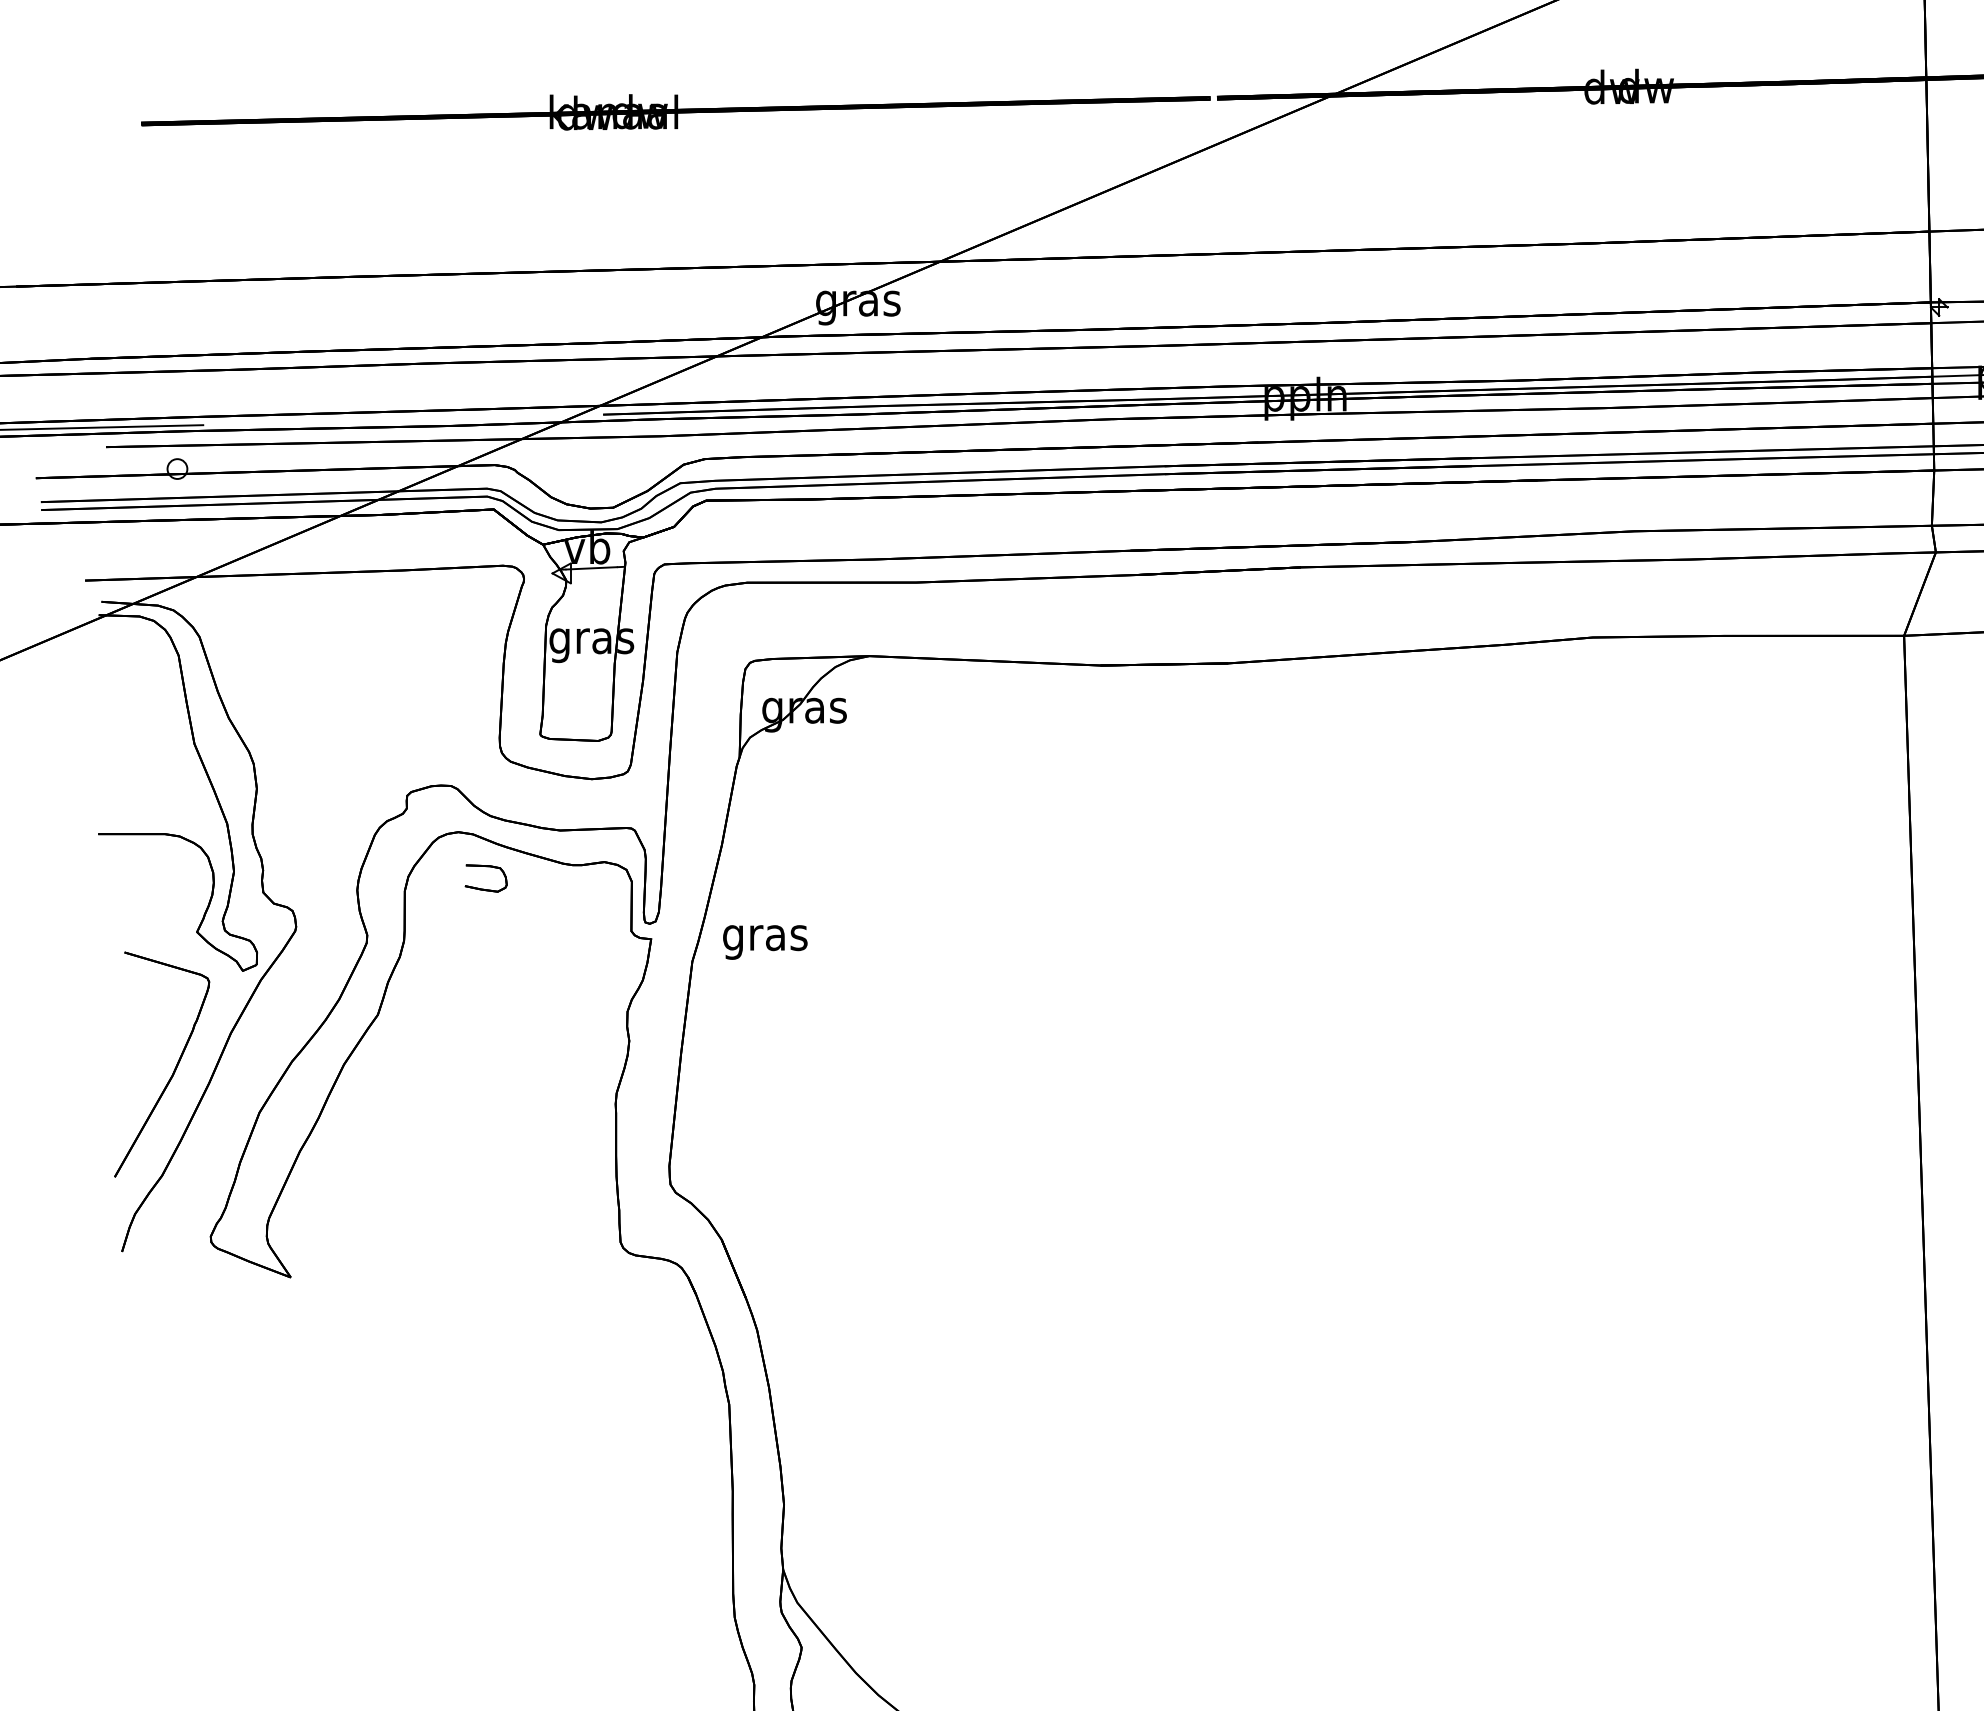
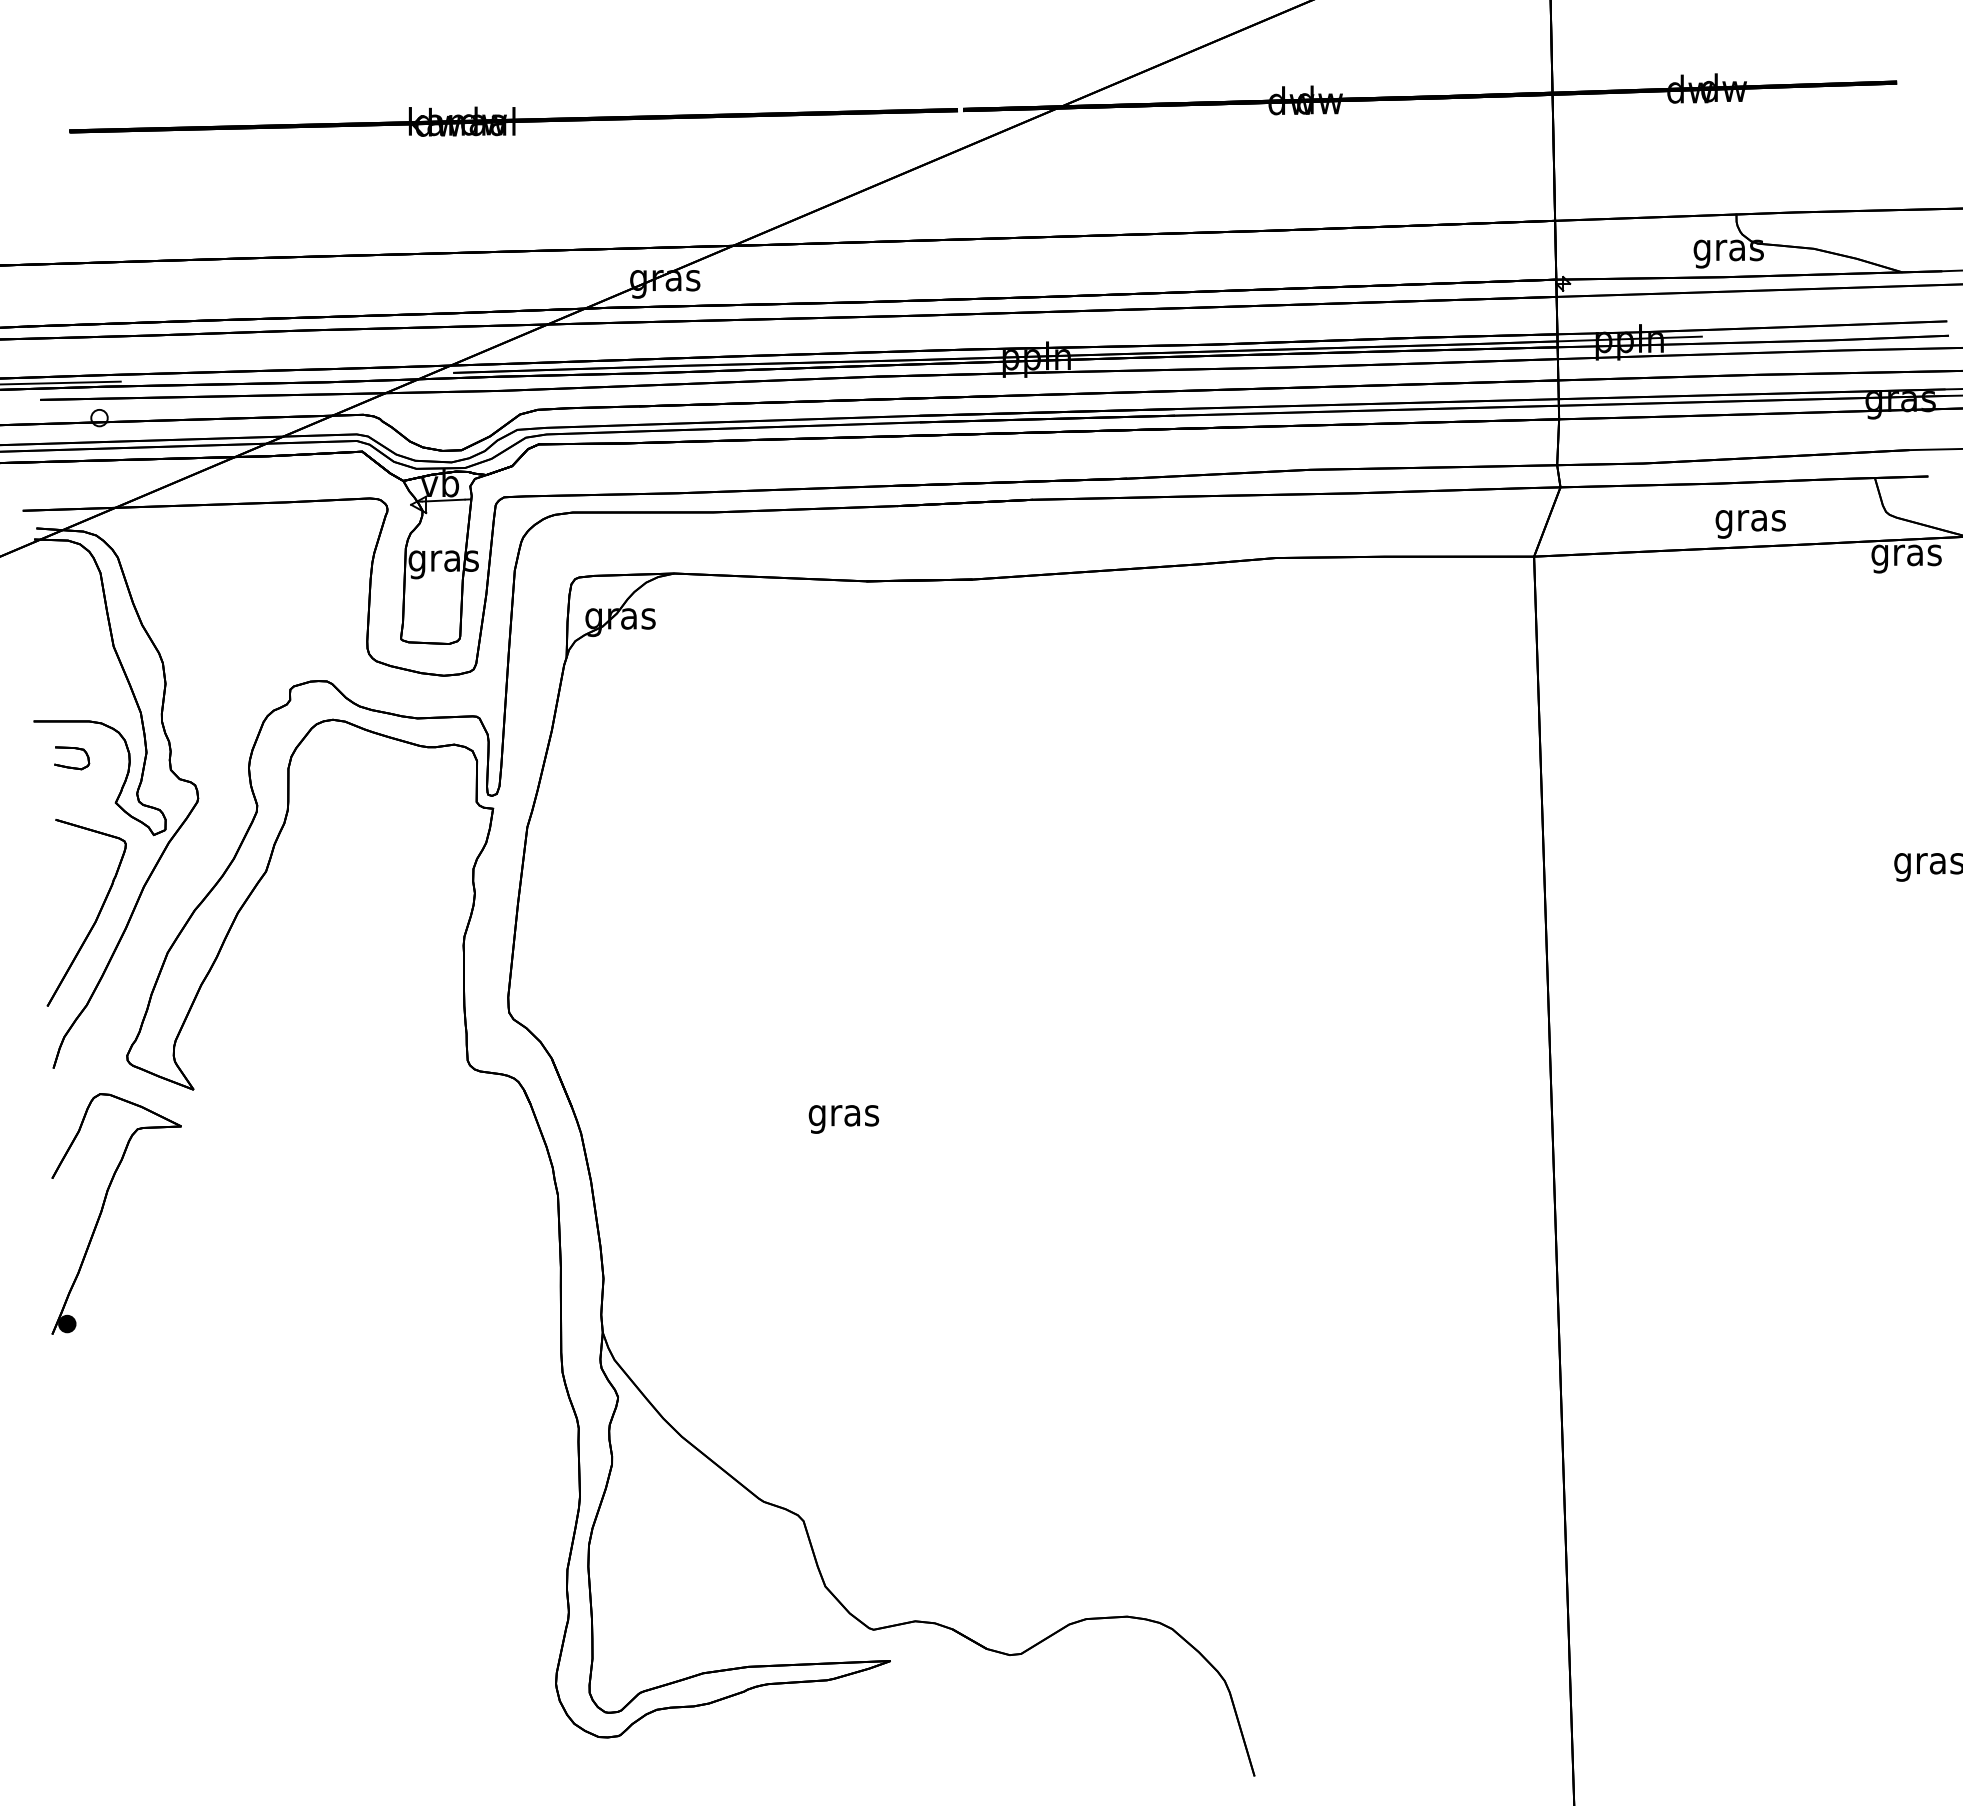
part: (485, 888) -> (71, 766), moved
text: (764, 942) -> (843, 1119), moved
part: (182, 1421) -> (103, 1209), added

